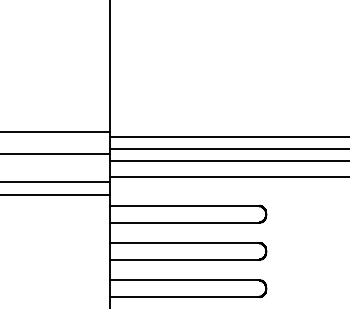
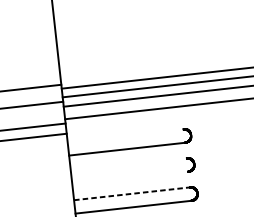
line: (183, 205) -> (125, 135), removed
line: (183, 242) -> (128, 164), removed
line: (183, 260) -> (130, 178), removed
line: (184, 280) -> (132, 194), solid -> dashed

